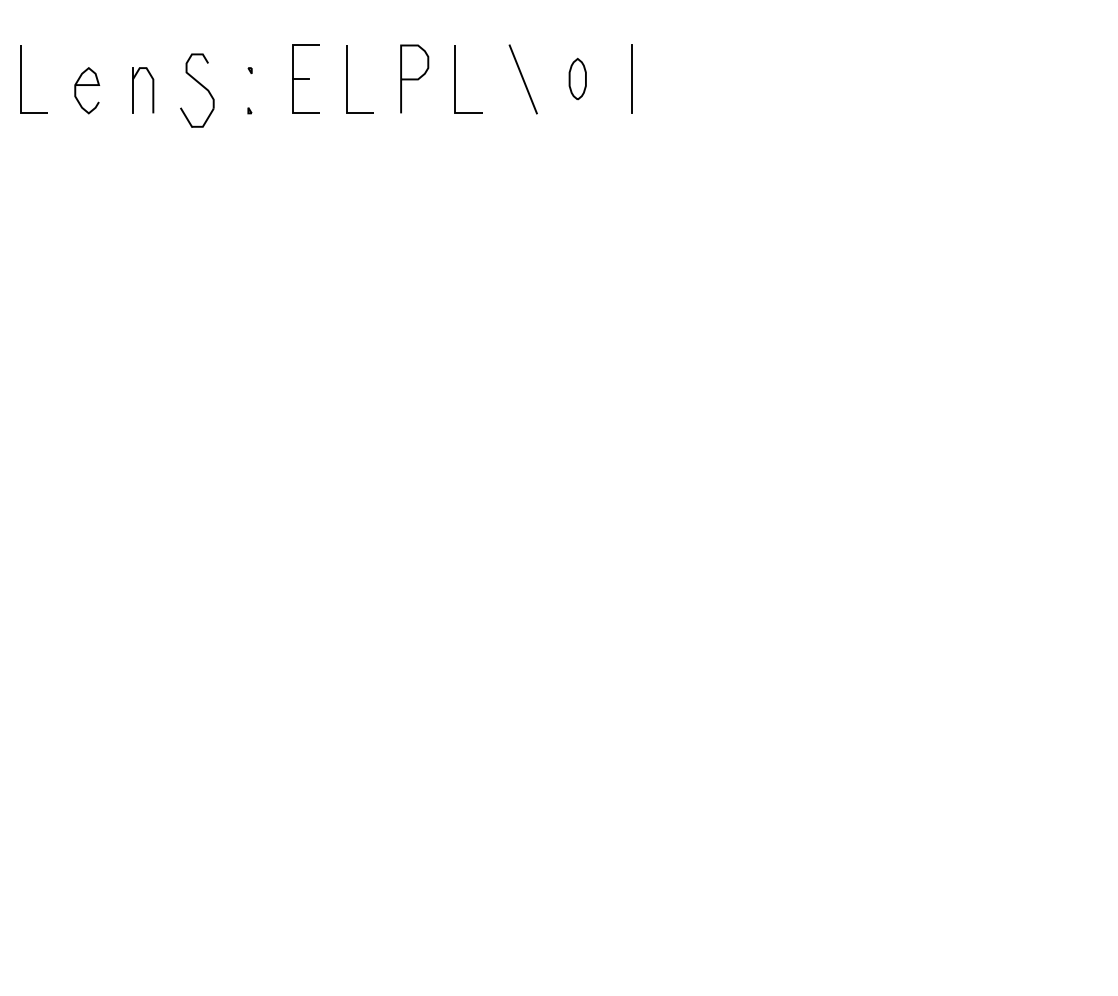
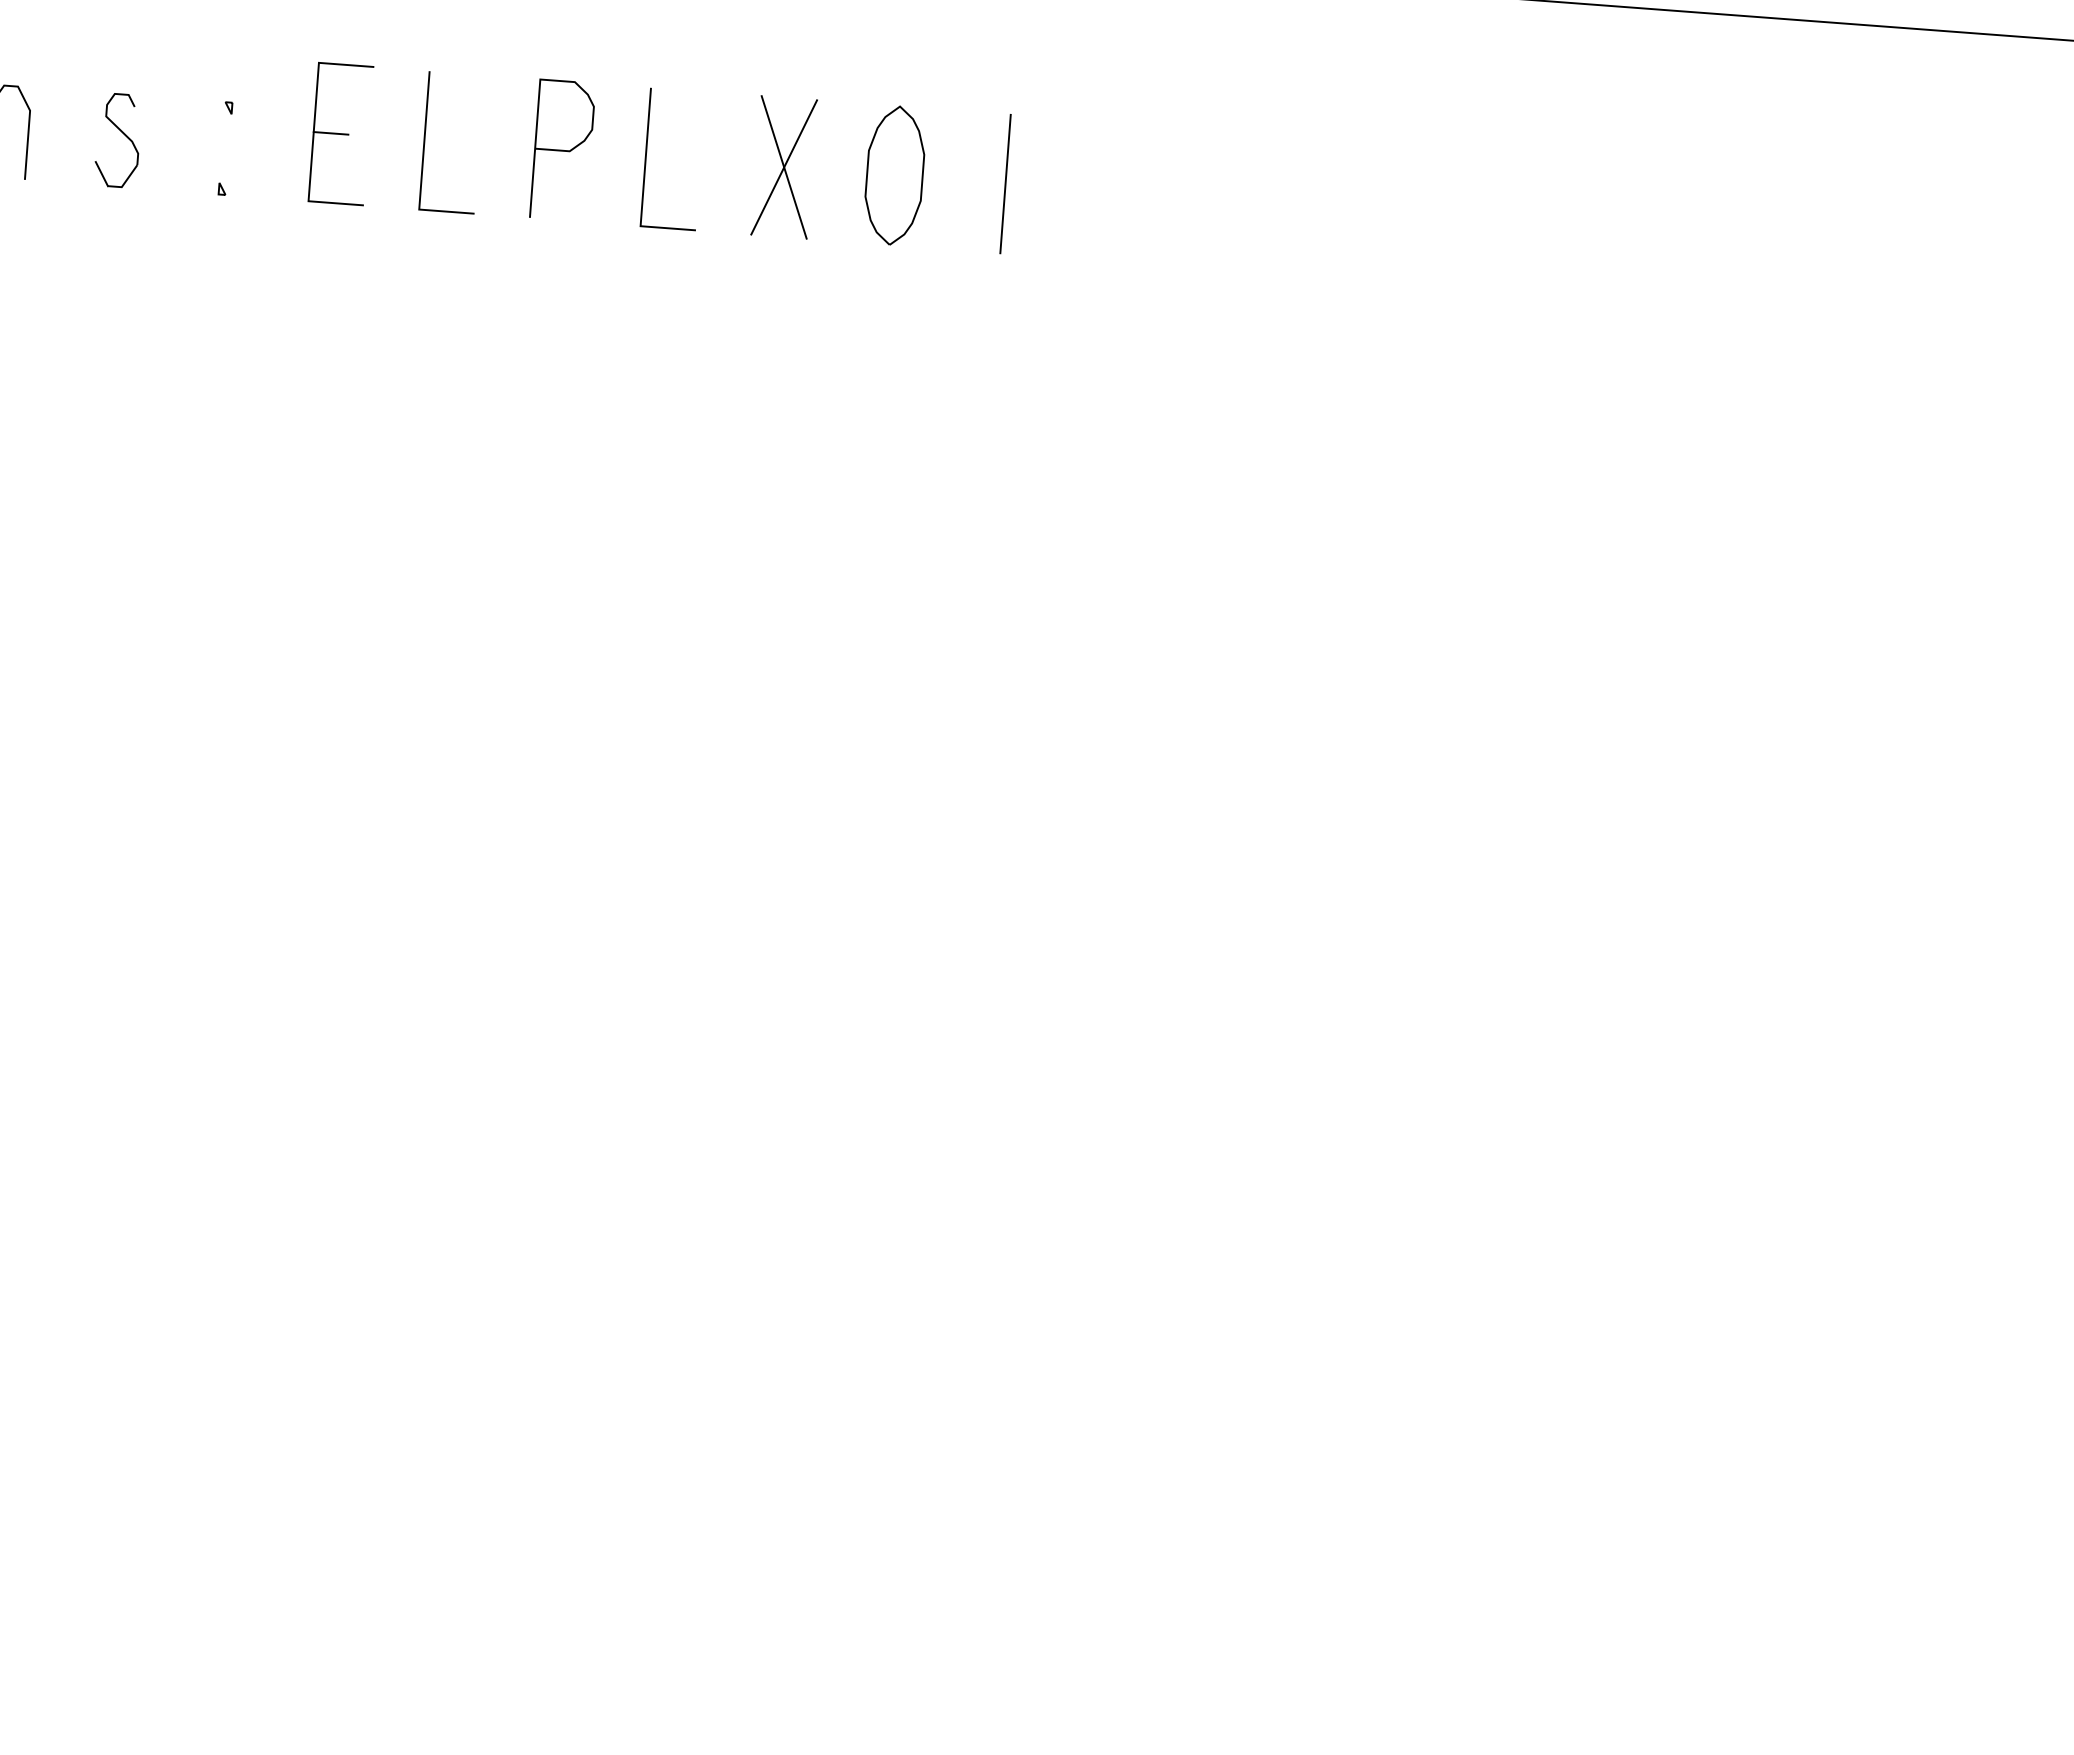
part: (577, 78) -> (894, 173), size x1.67
line: (522, 79) -> (782, 167), added
part: (197, 90) -> (118, 140), size x0.62

